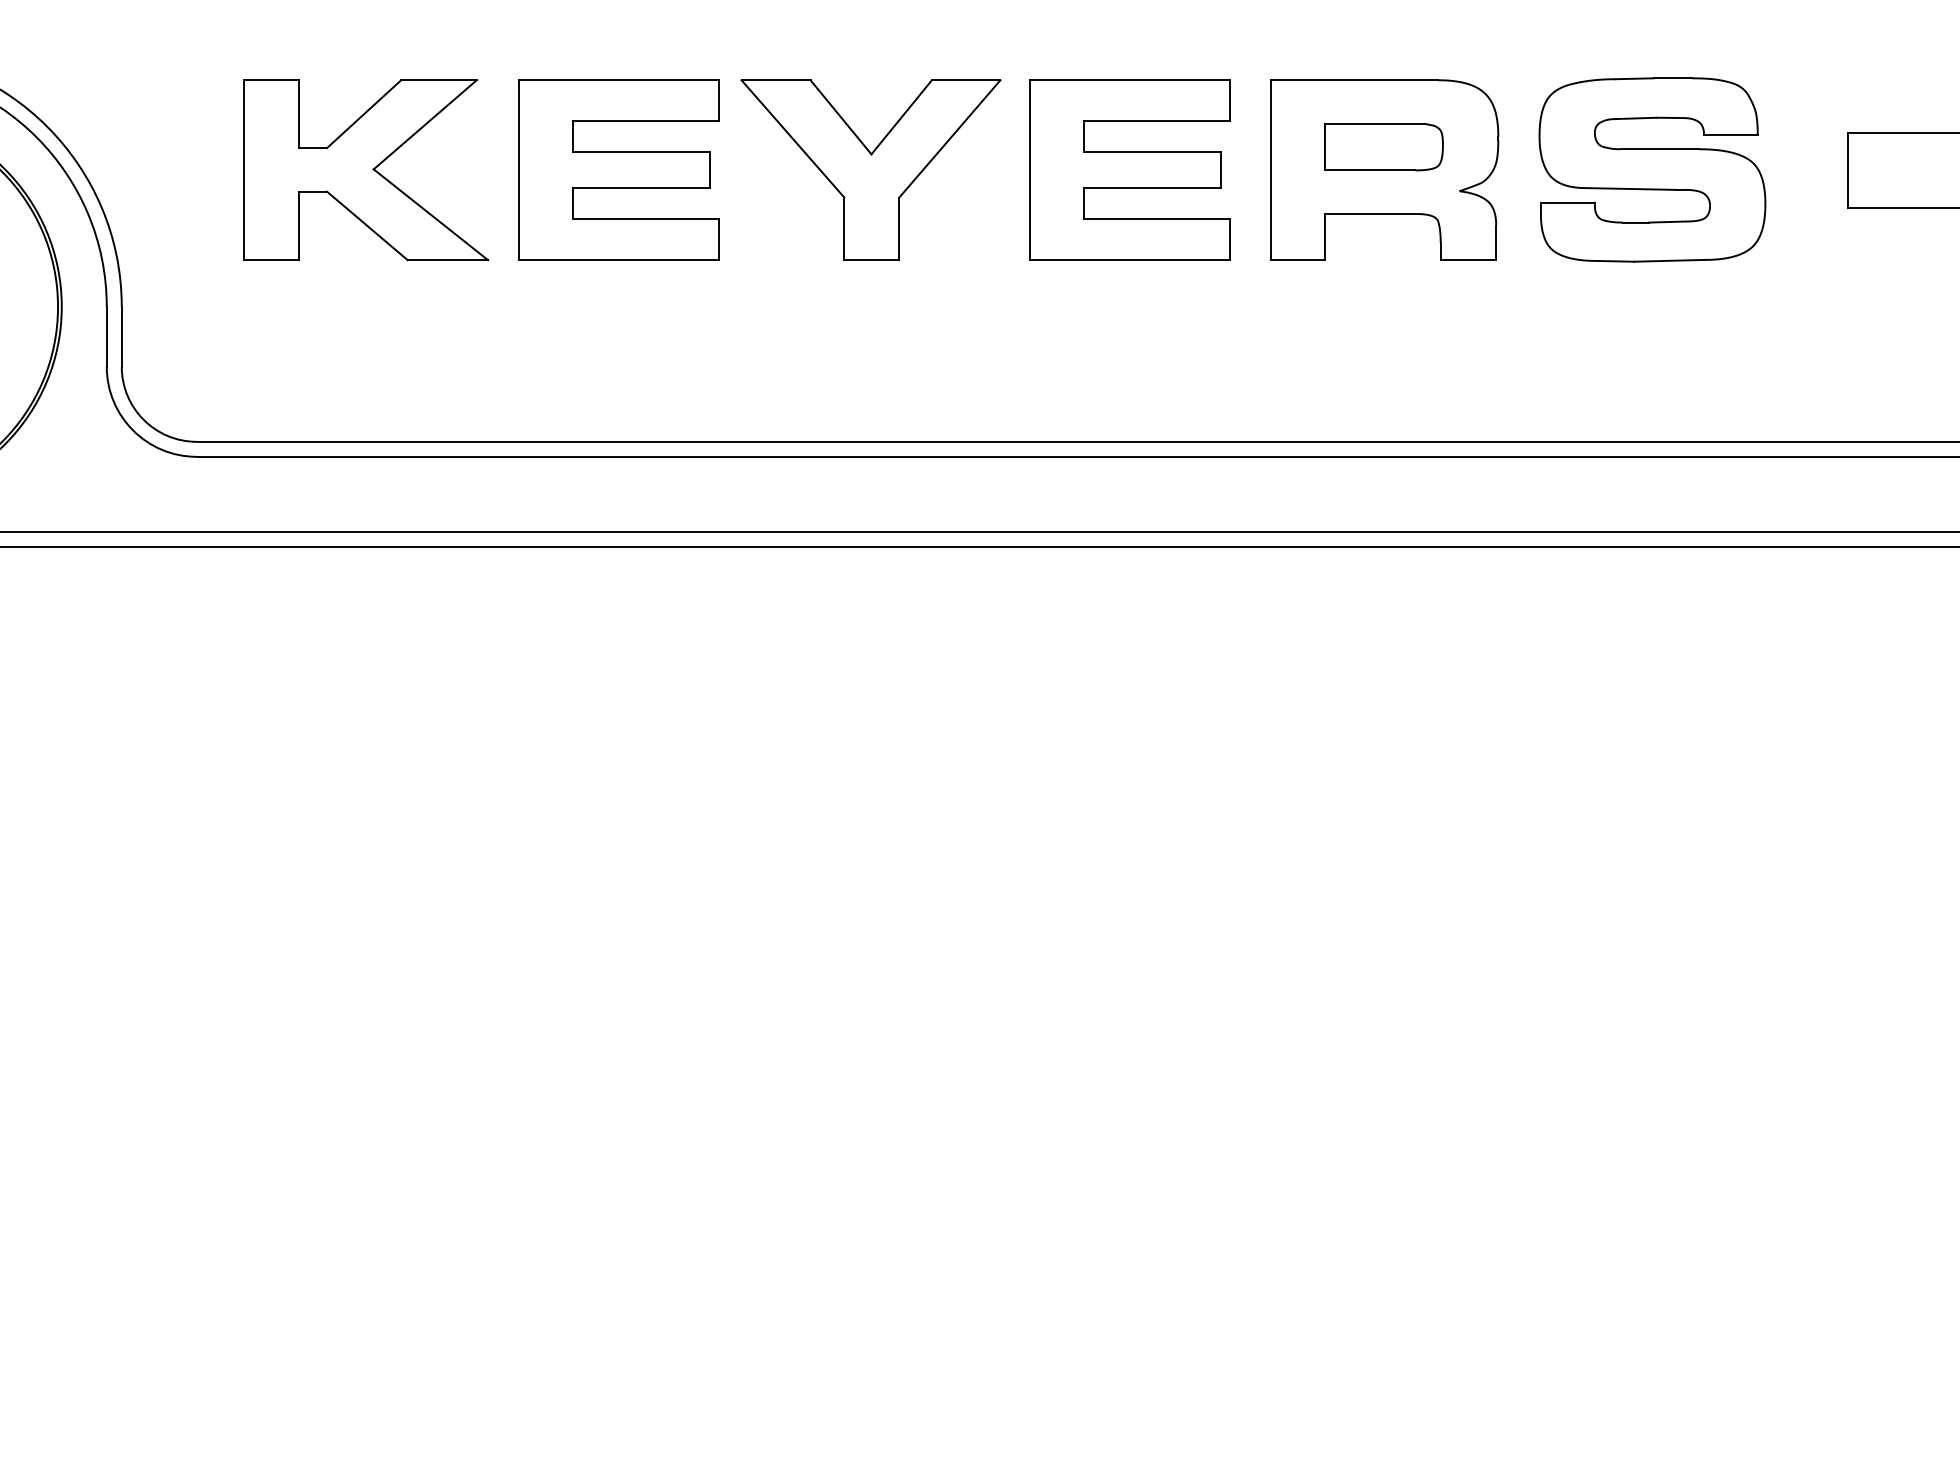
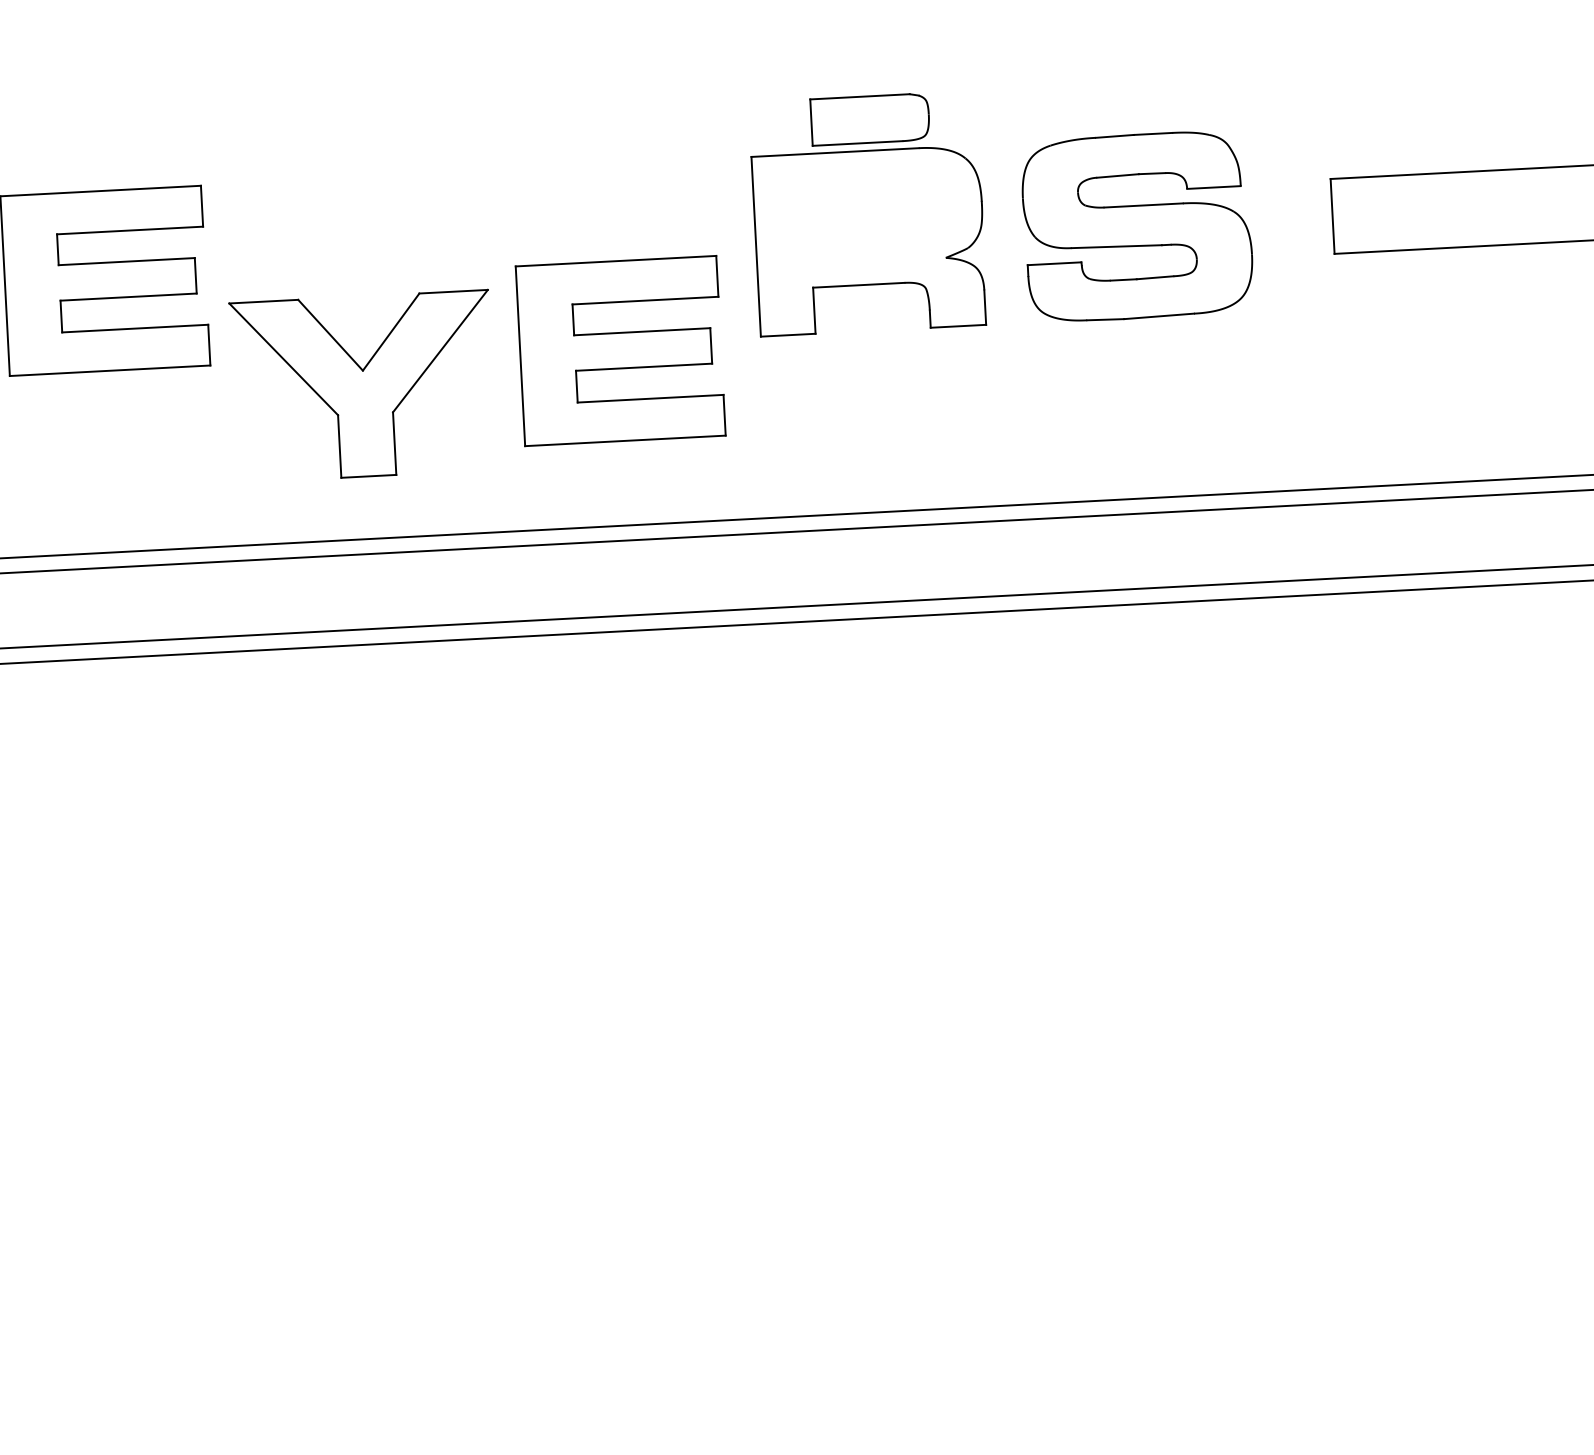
part: (1383, 146) -> (869, 118), moved
part: (870, 169) -> (362, 385), moved
part: (1129, 169) -> (620, 350), moved

